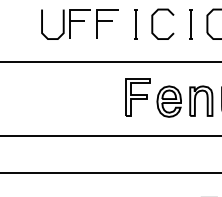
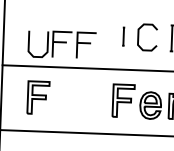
part: (79, 24) -> (61, 45), moved
part: (135, 24) -> (123, 36), size x0.7
part: (40, 97) -> (37, 97), added

